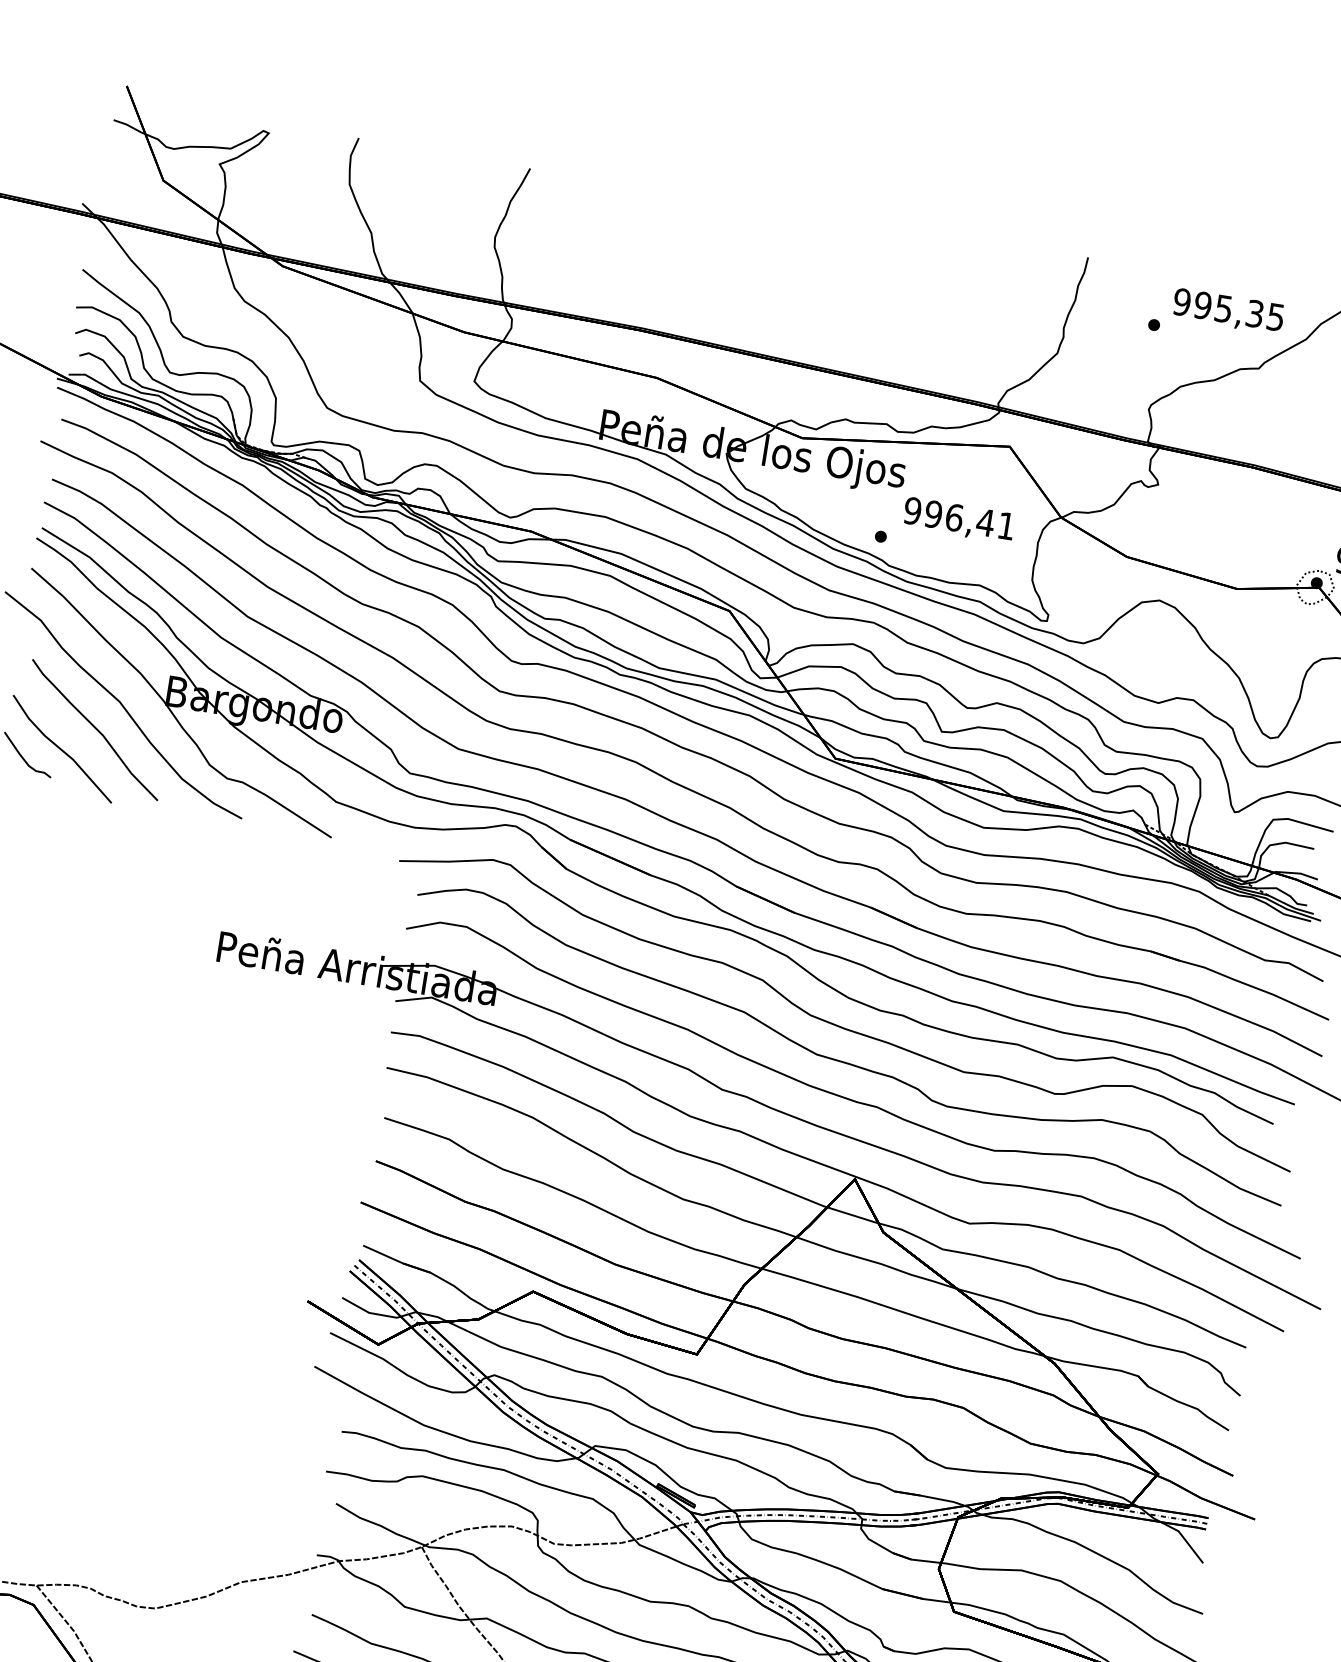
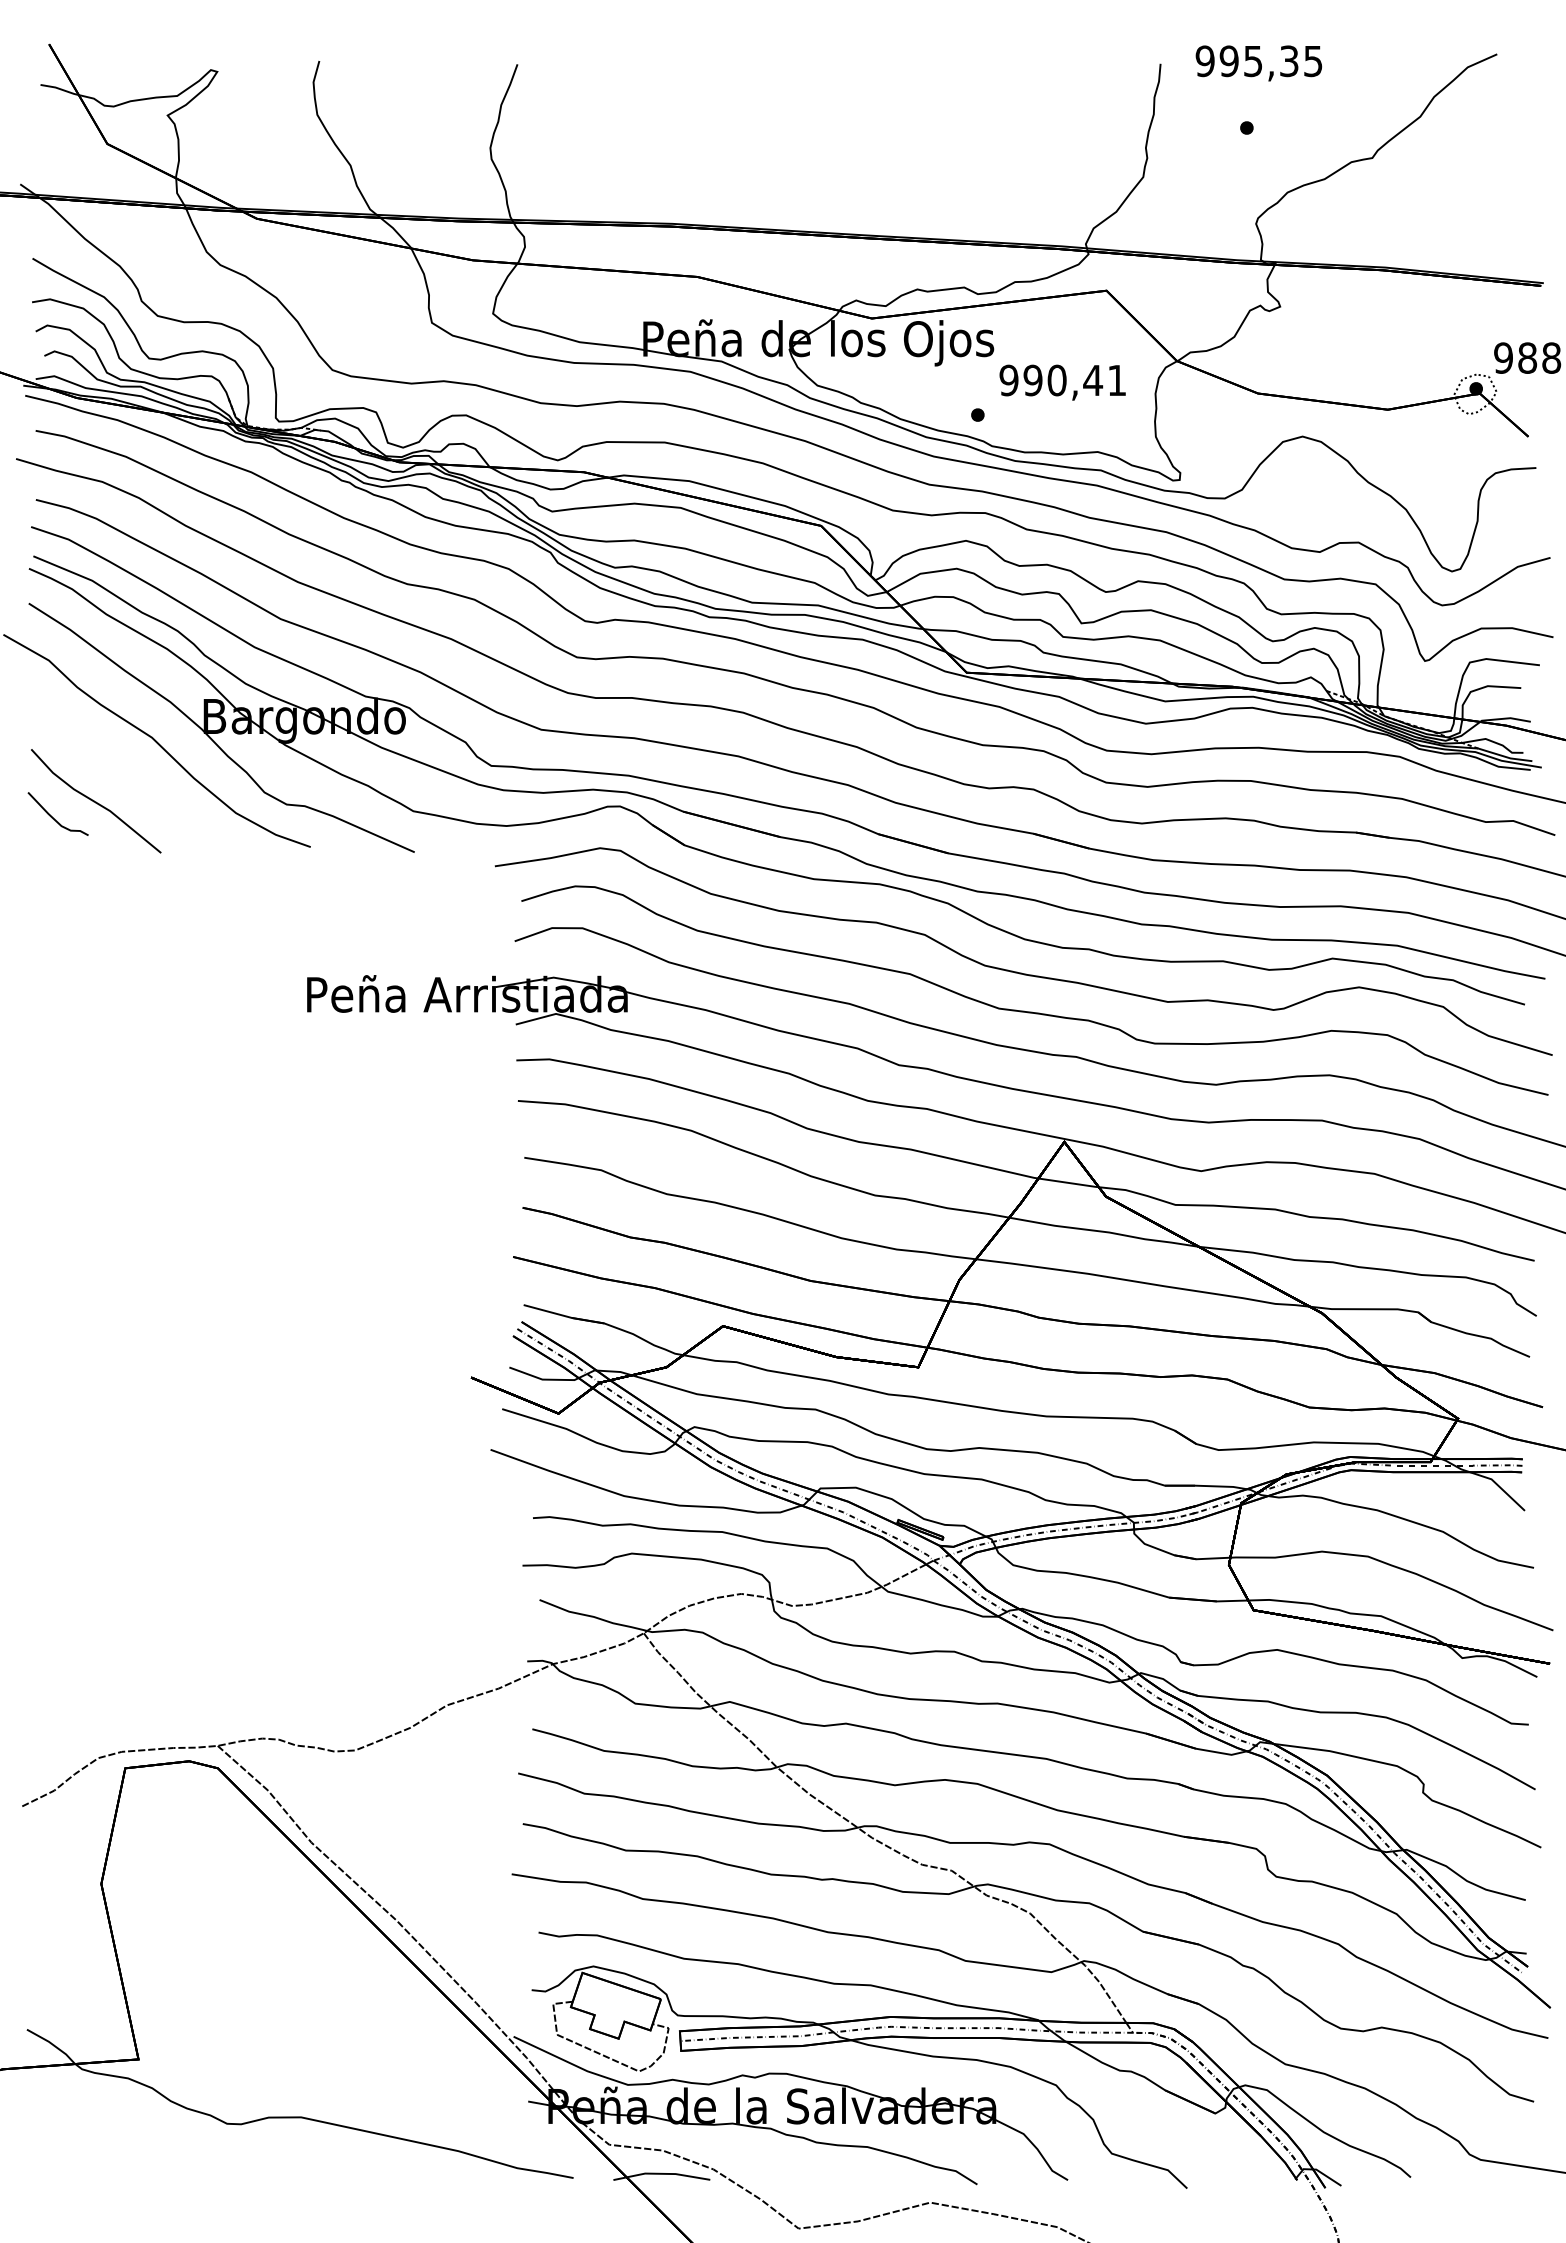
text: (1228, 311) -> (1258, 63), moved
text: (953, 517) -> (1056, 380), 996,41 -> 990,41
curve: (95, 728) -> (129, 772), removed

